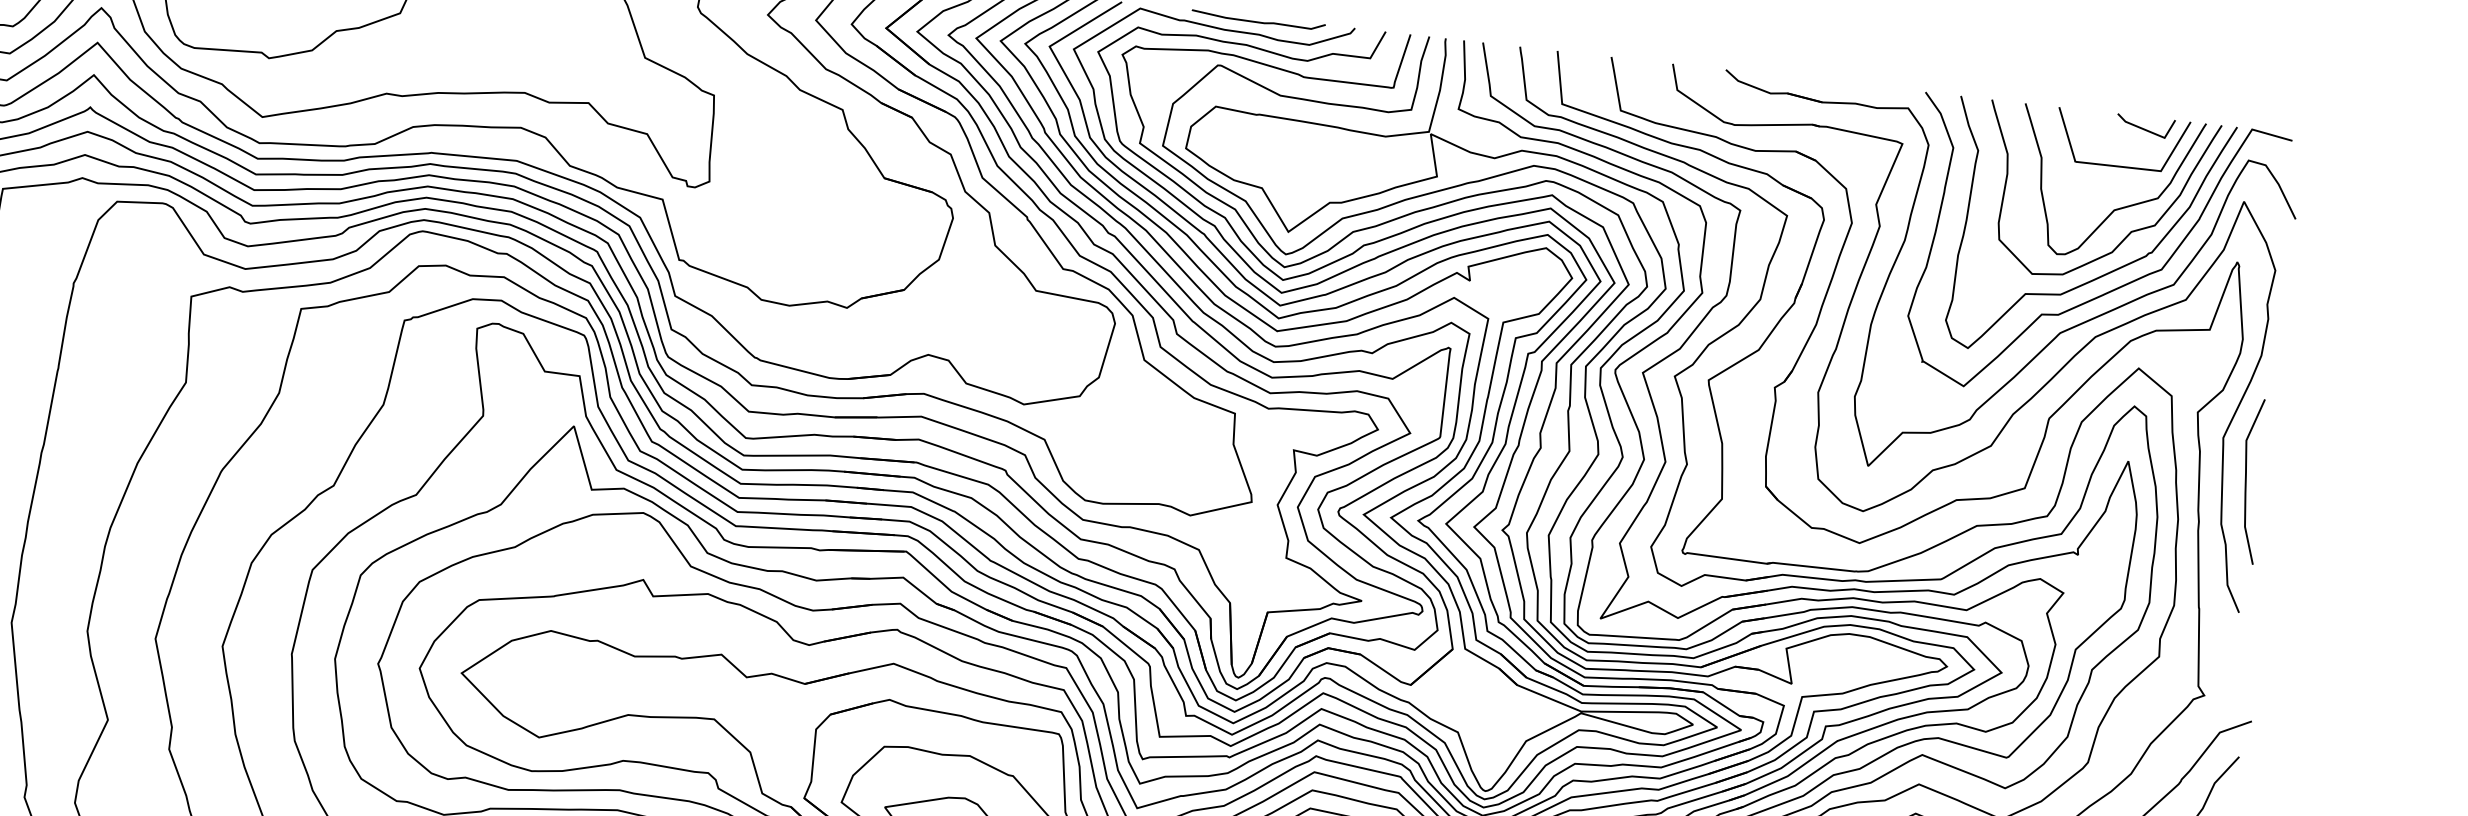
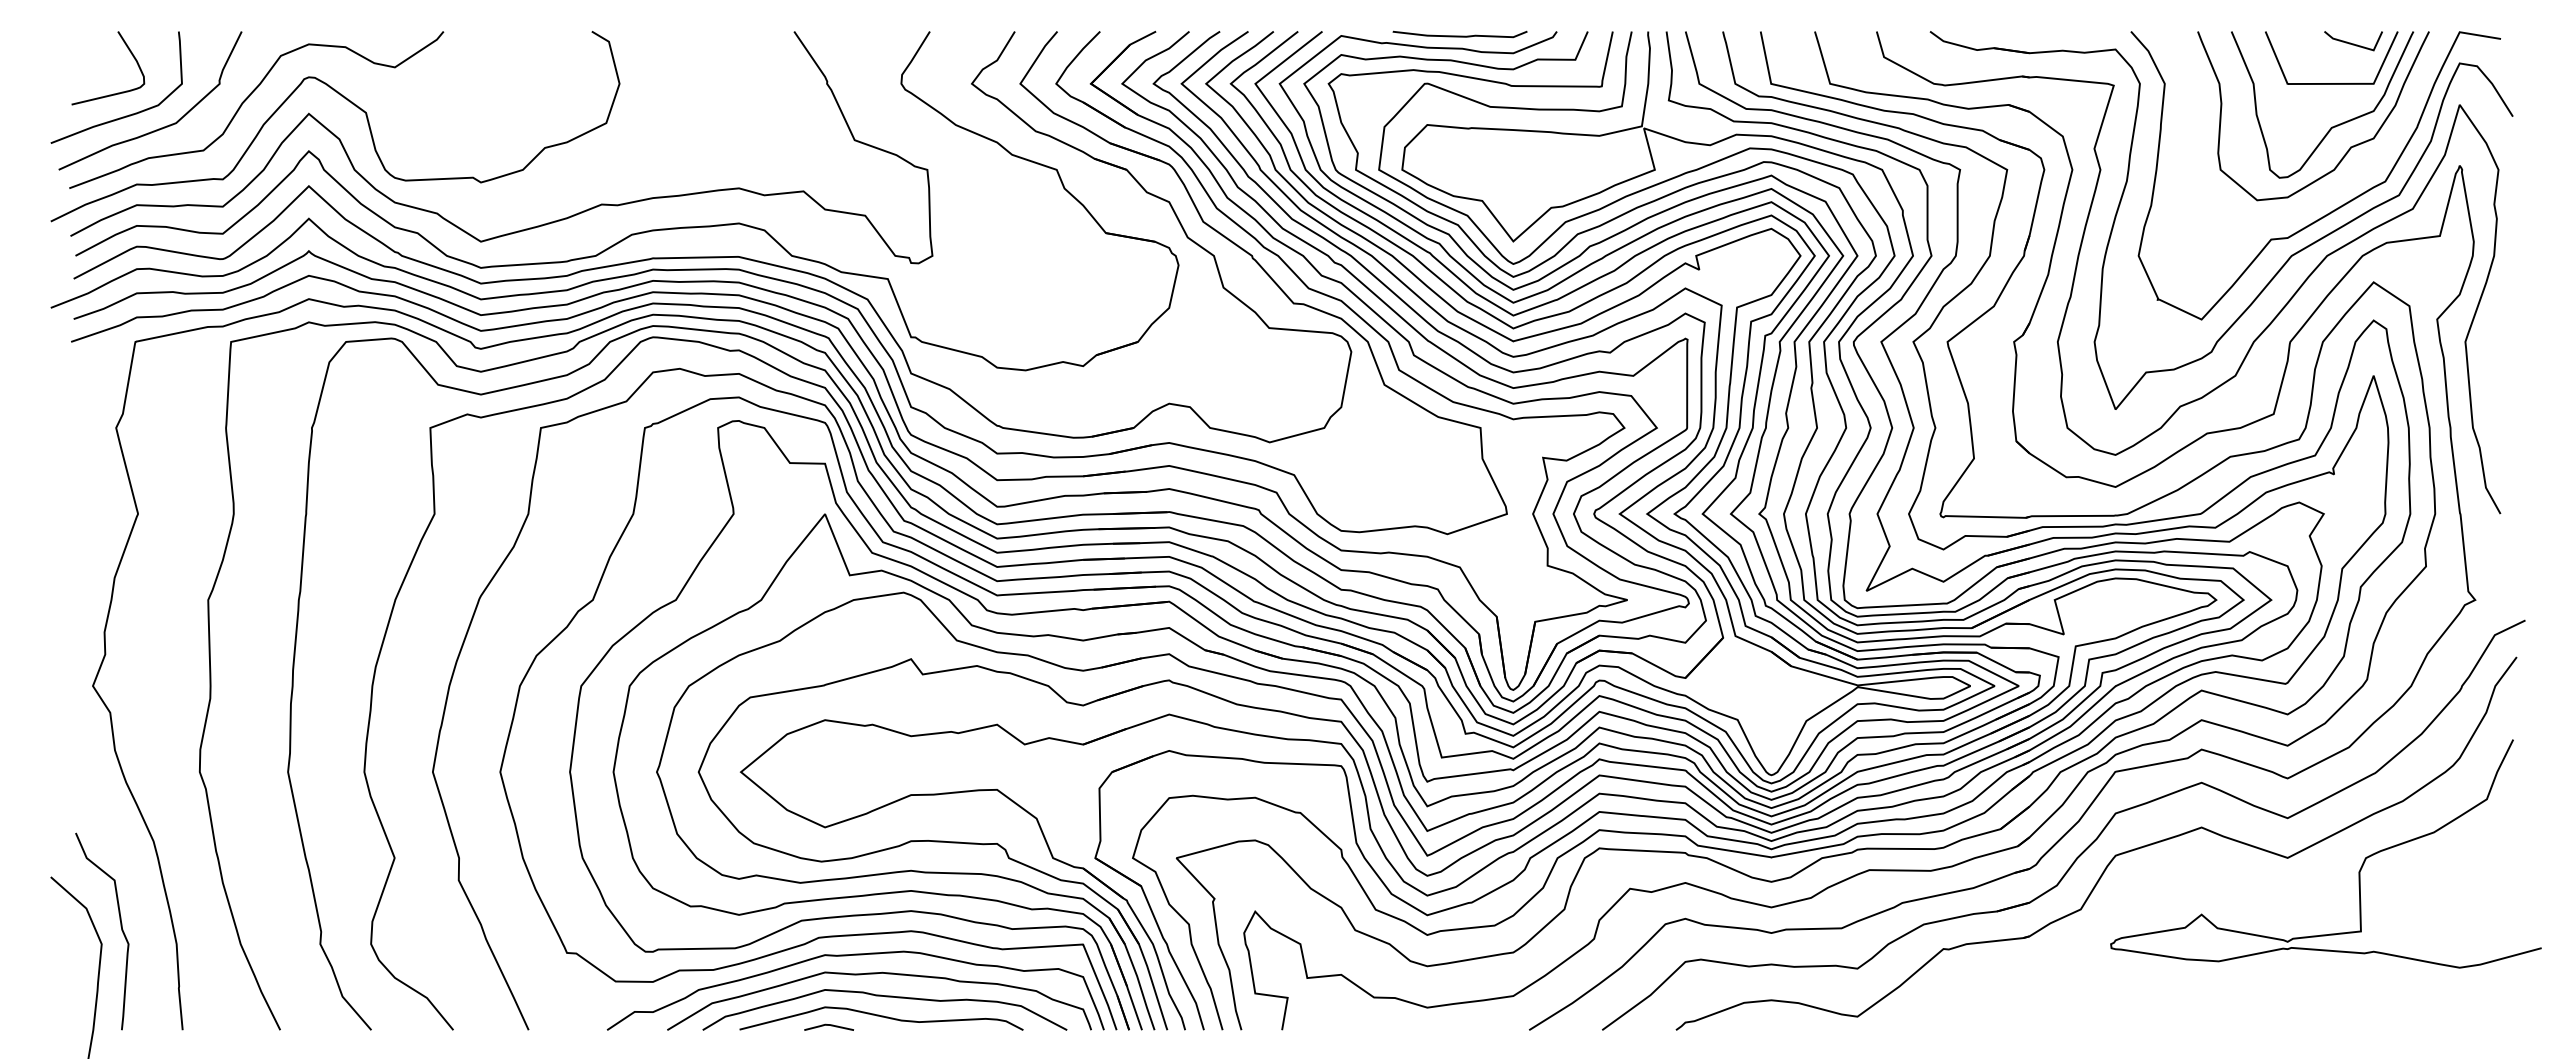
curve: (2101, 274) -> (2326, 193), removed
curve: (2246, 480) -> (2493, 381), removed

